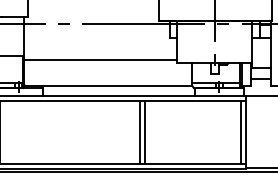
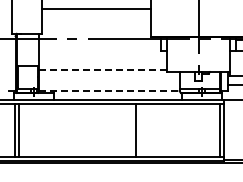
line: (101, 60) -> (103, 69), solid -> dashed
line: (108, 86) -> (109, 91), solid -> dashed
line: (145, 131) -> (140, 129), removed

